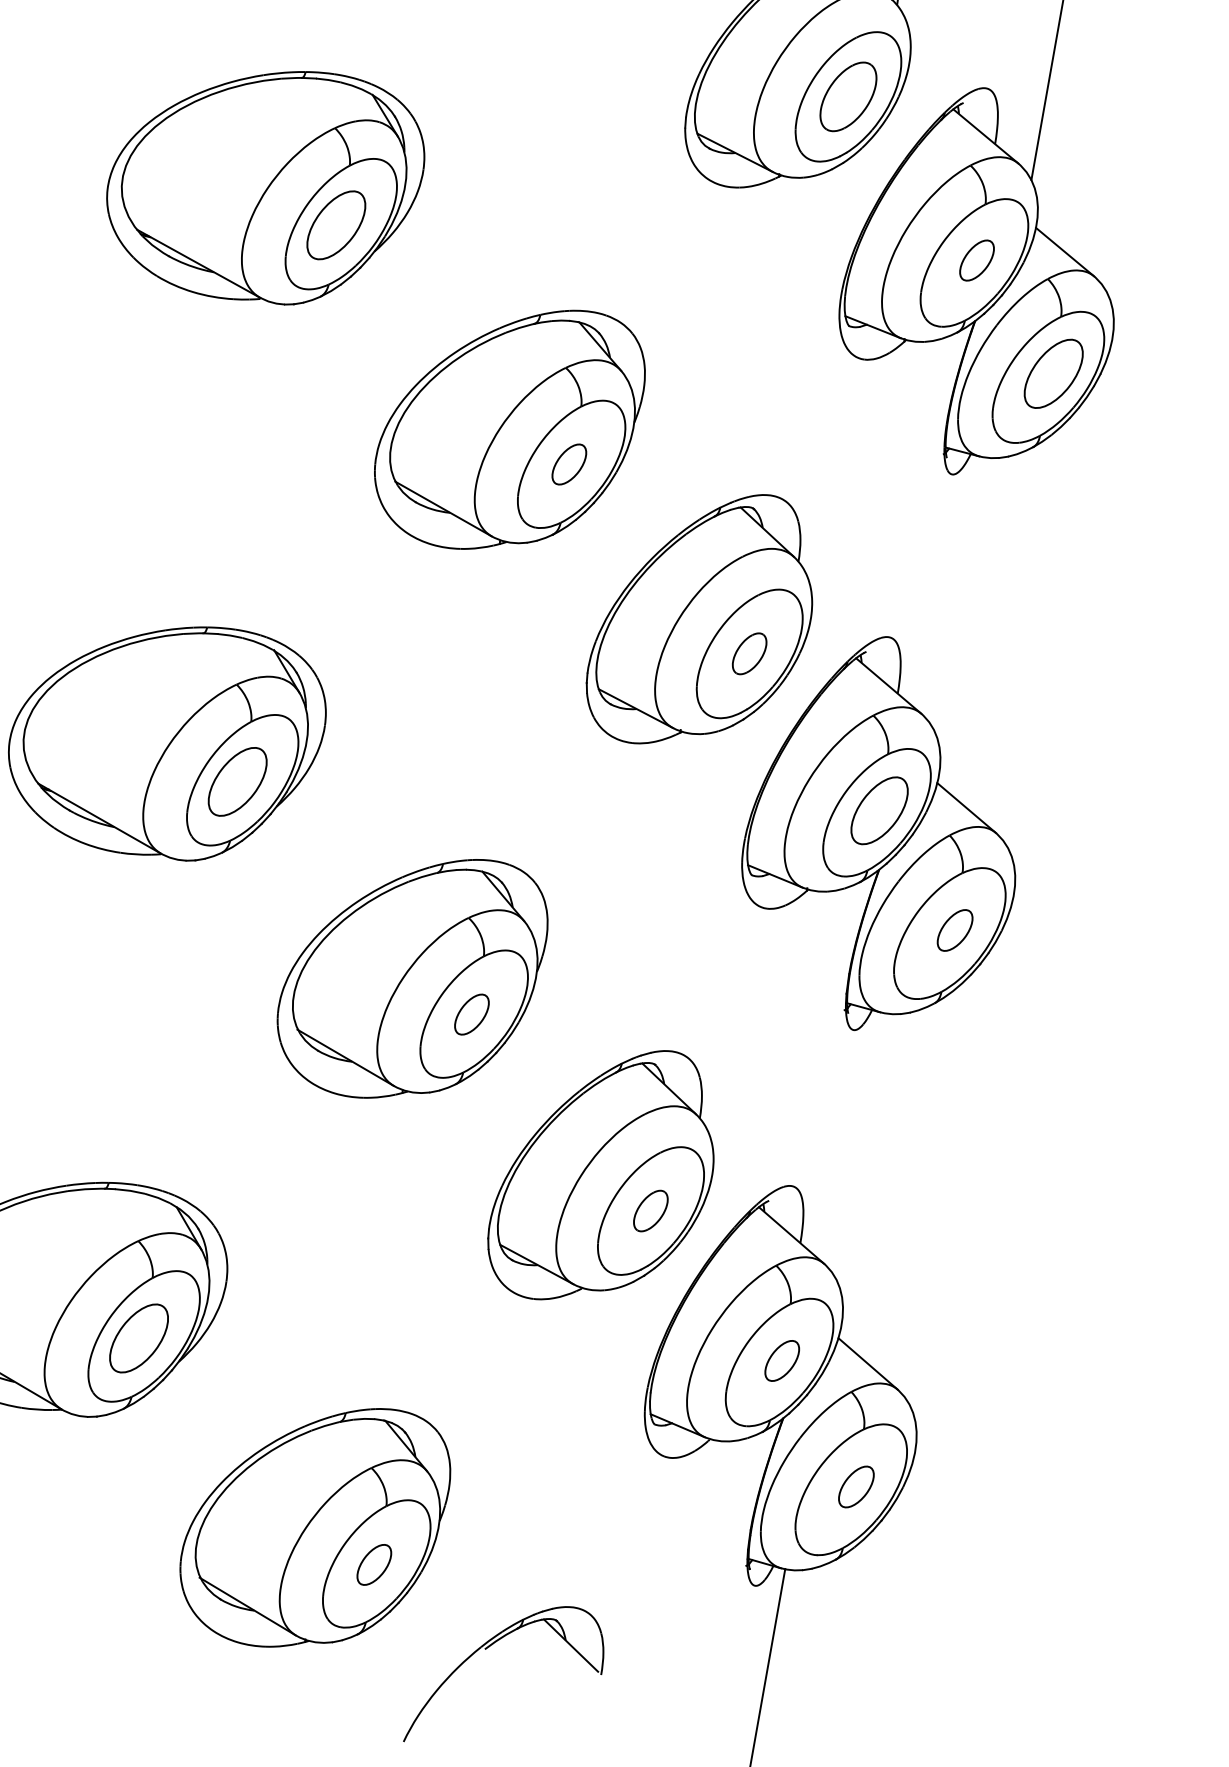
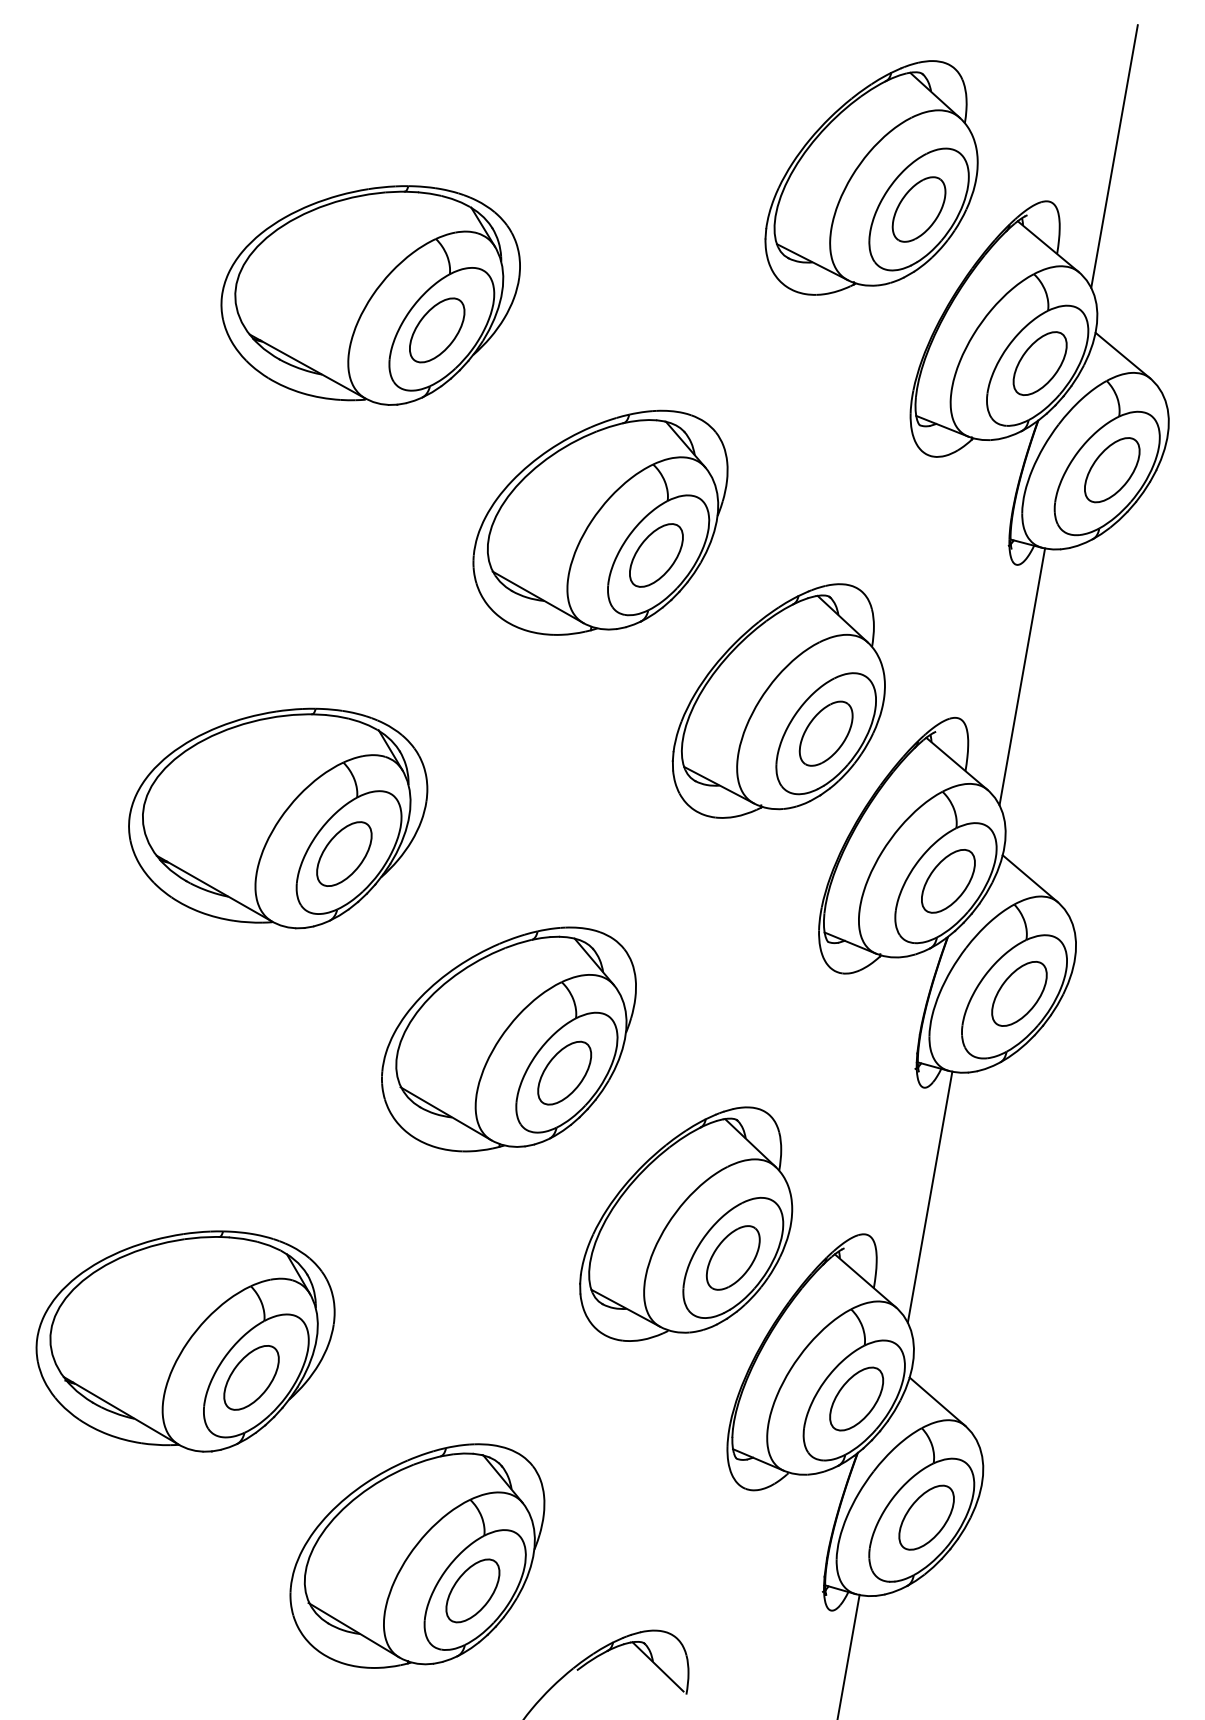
part: (976, 260) -> (1039, 363), size x1.67
part: (569, 464) -> (656, 555), size x1.67
line: (958, 593) -> (1022, 676), added
part: (748, 653) -> (825, 733), size x1.67
part: (955, 930) -> (1019, 993), size x1.67
part: (471, 1013) -> (564, 1072), size x1.67
line: (859, 1145) -> (929, 1196), added
part: (650, 1210) -> (732, 1257), size x1.67
part: (781, 1360) -> (856, 1398), size x1.67
part: (856, 1486) -> (926, 1517), size x1.67
part: (373, 1564) -> (472, 1590), size x1.67

